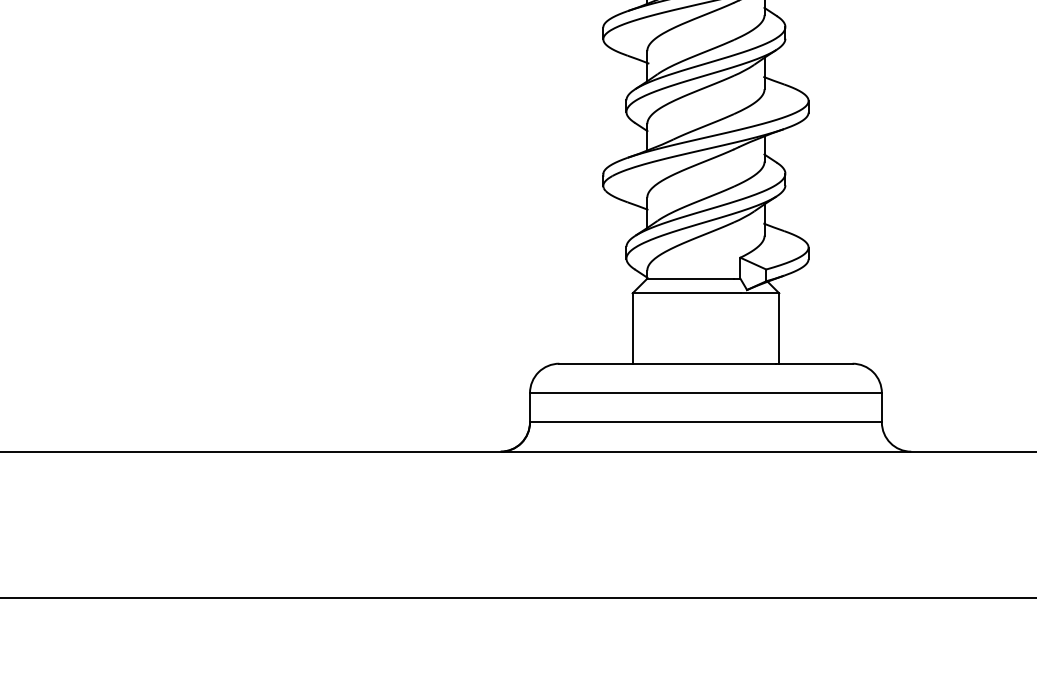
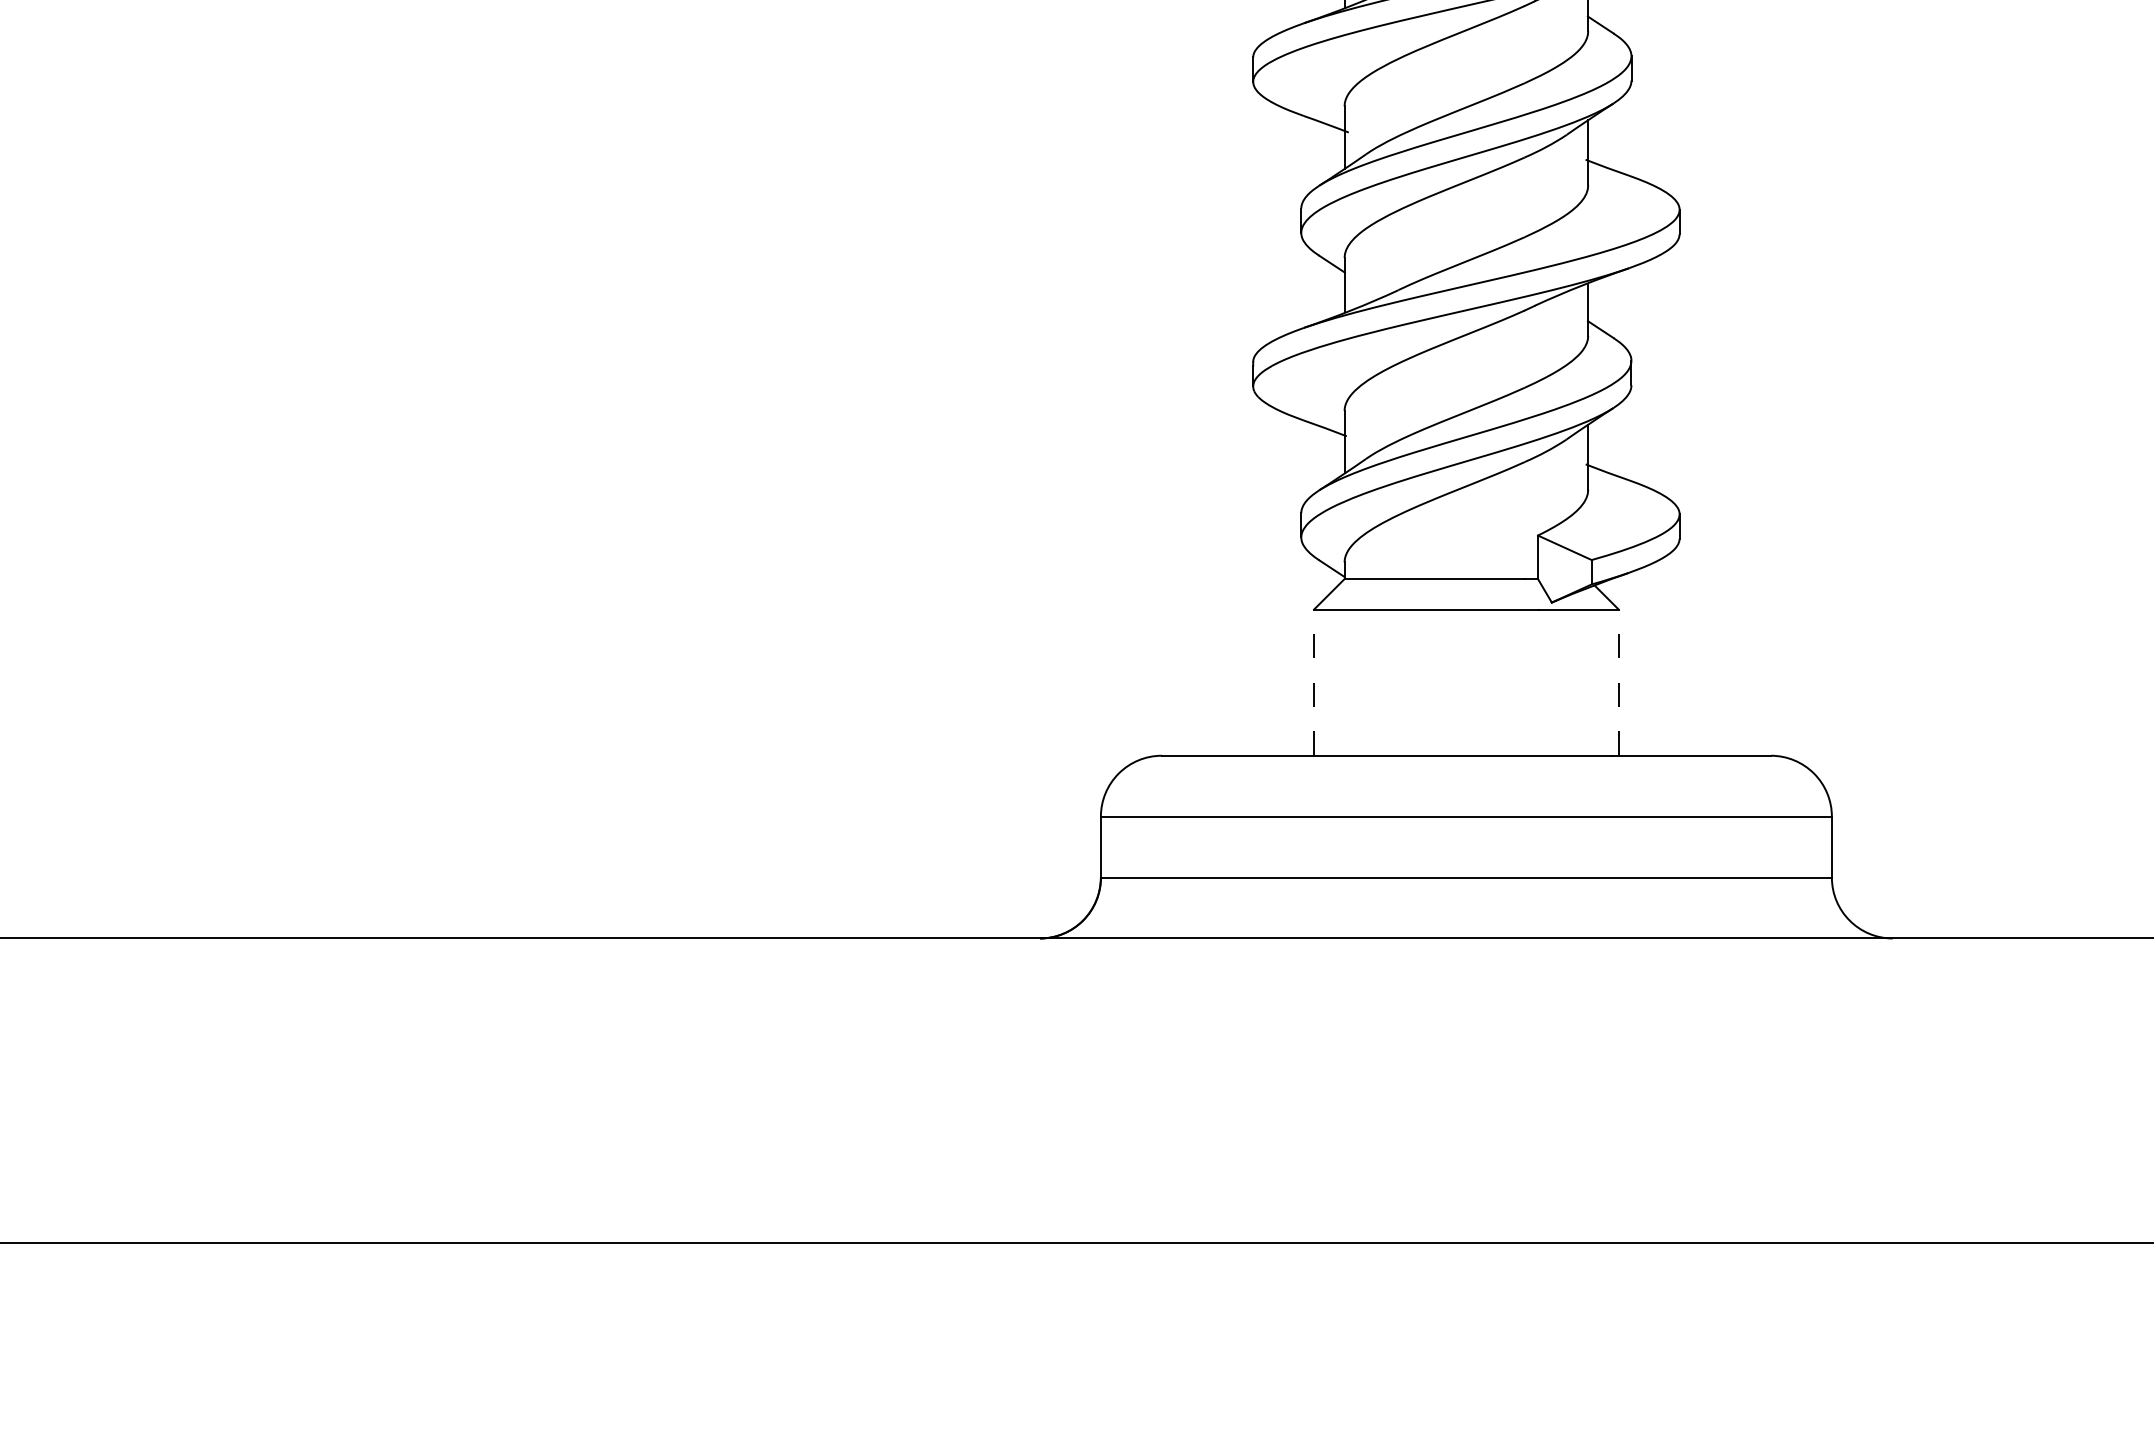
line: (632, 328) -> (1313, 682), solid -> dashed
line: (779, 328) -> (1619, 682), solid -> dashed

